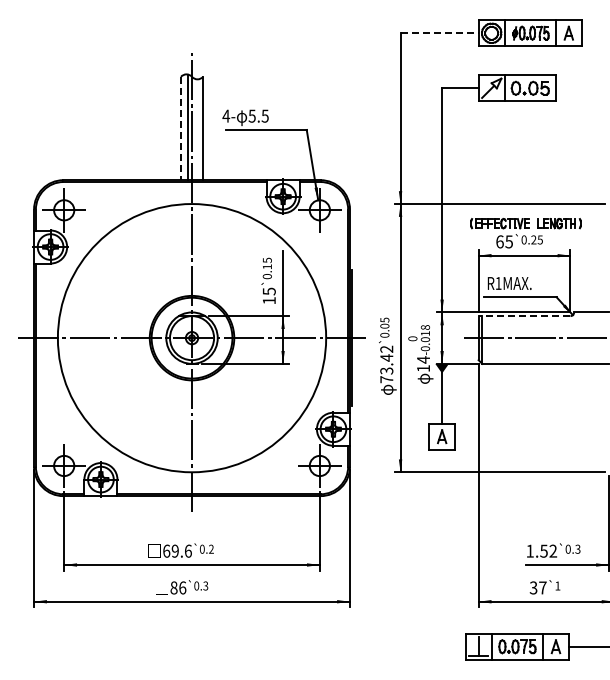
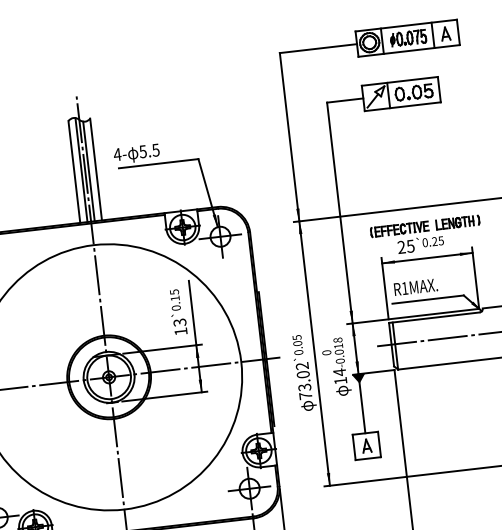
line: (440, 33) -> (319, 48), dashed -> solid
line: (181, 128) -> (74, 171), dashed -> solid
line: (195, 129) -> (88, 171), added
text: (499, 241) -> (401, 247), 65 -> 25
text: (268, 290) -> (179, 321), 15 -> 13
line: (524, 316) -> (434, 318), dashed -> solid
text: (386, 357) -> (302, 374), 73.42 -> 73.02

